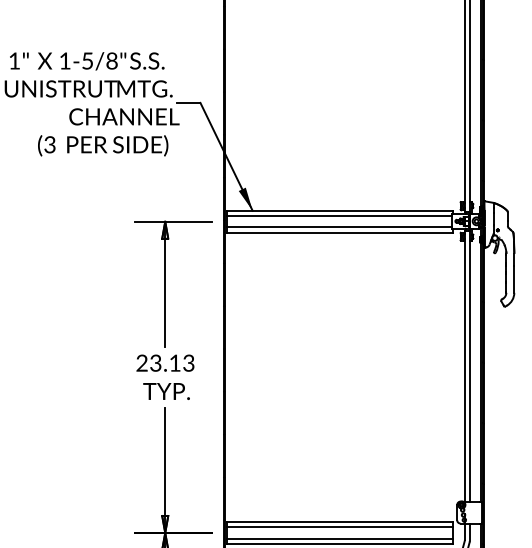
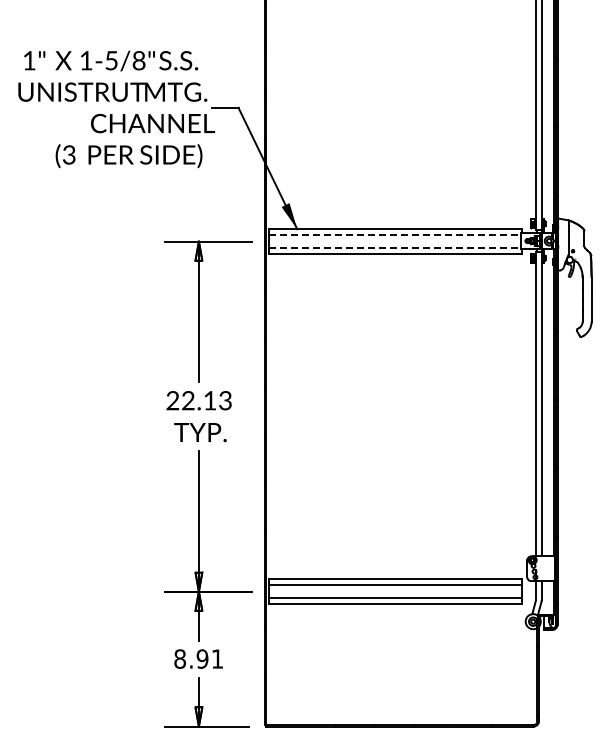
line: (339, 216) -> (395, 235), solid -> dashed
line: (339, 227) -> (395, 248), solid -> dashed
text: (155, 365) -> (188, 403), 23.13 -> 22.13

